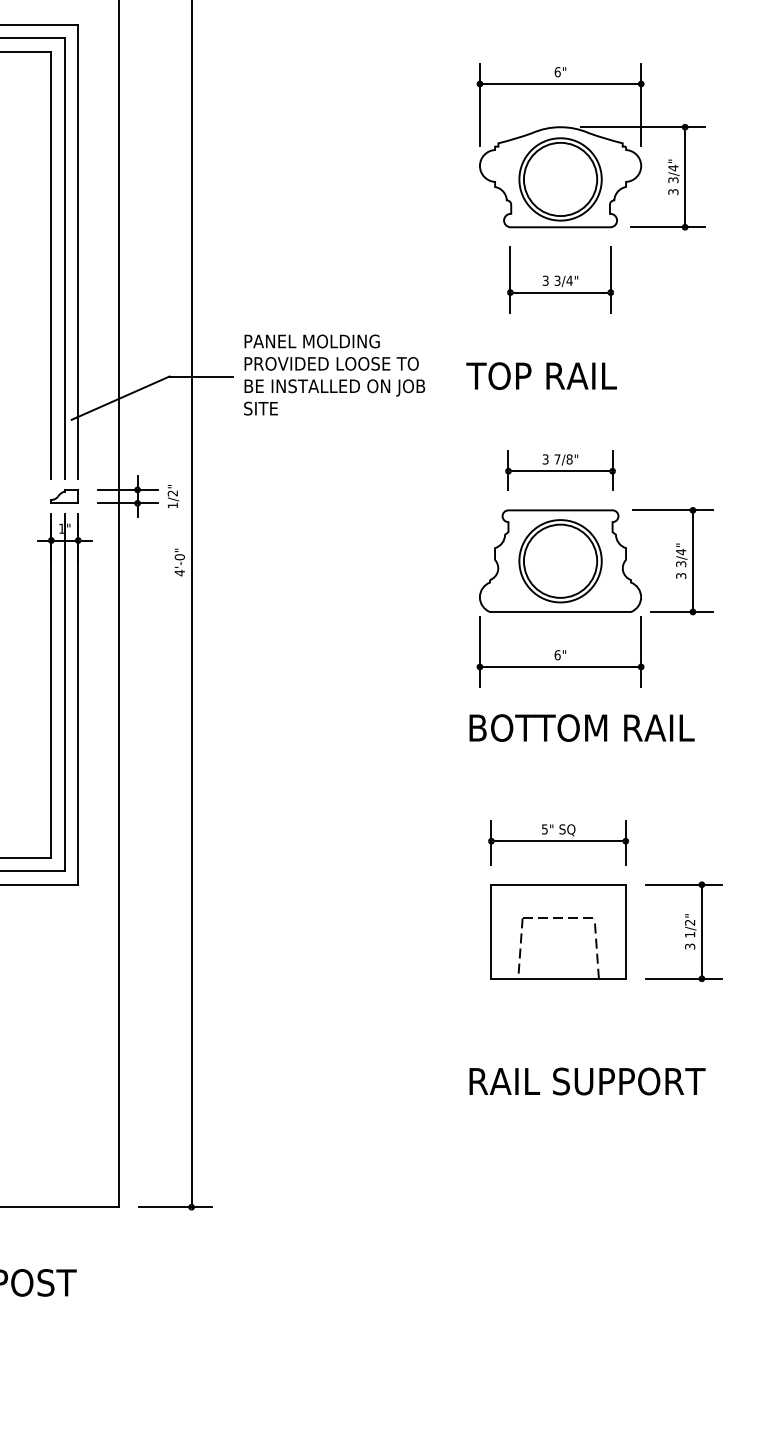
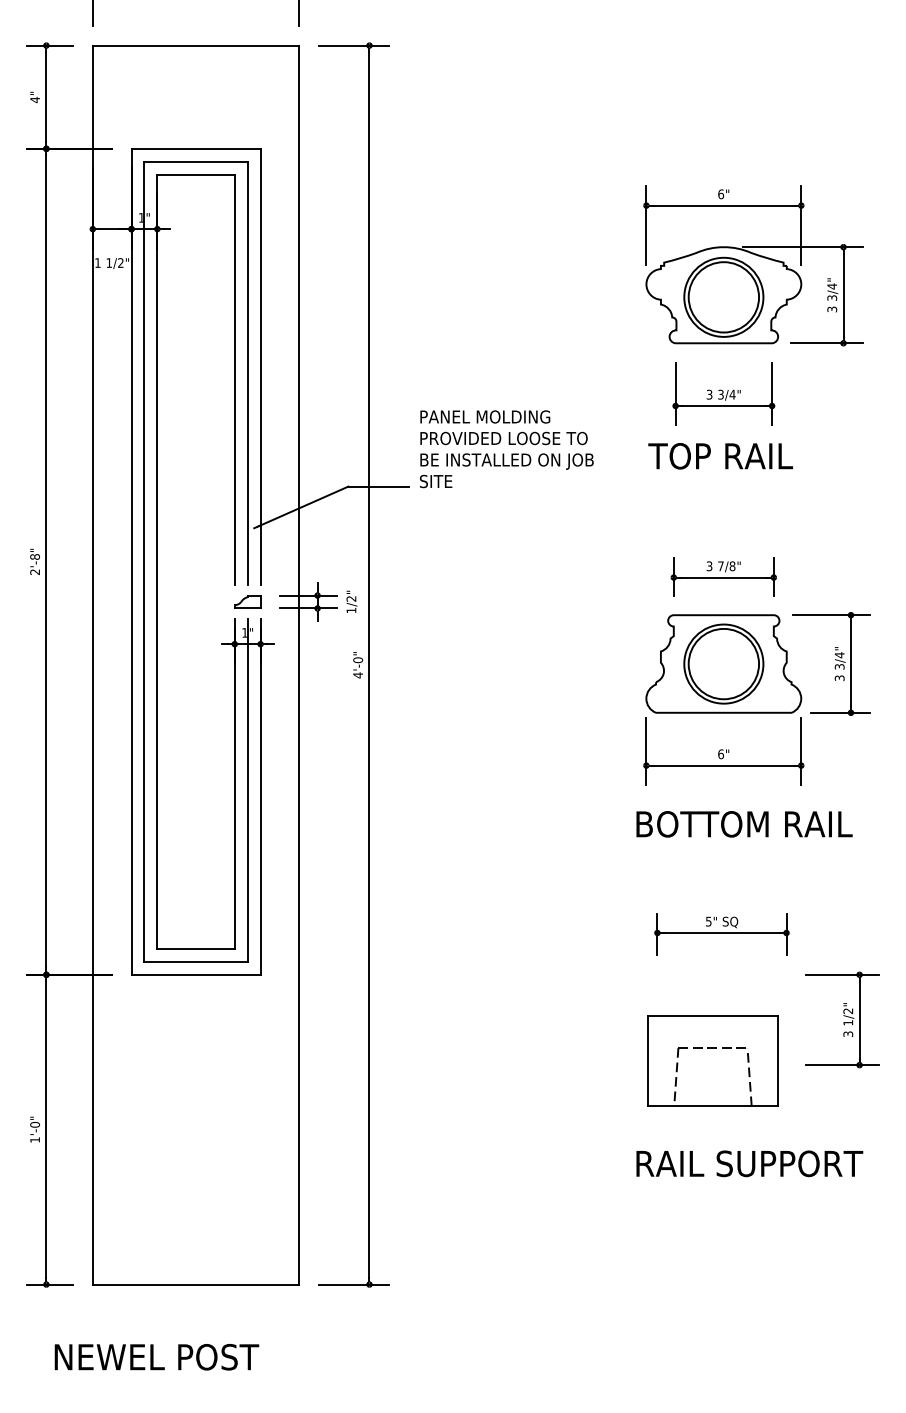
text: (334, 375) -> (506, 449), moved
text: (541, 376) -> (720, 456), moved
part: (558, 931) -> (712, 1060), moved

